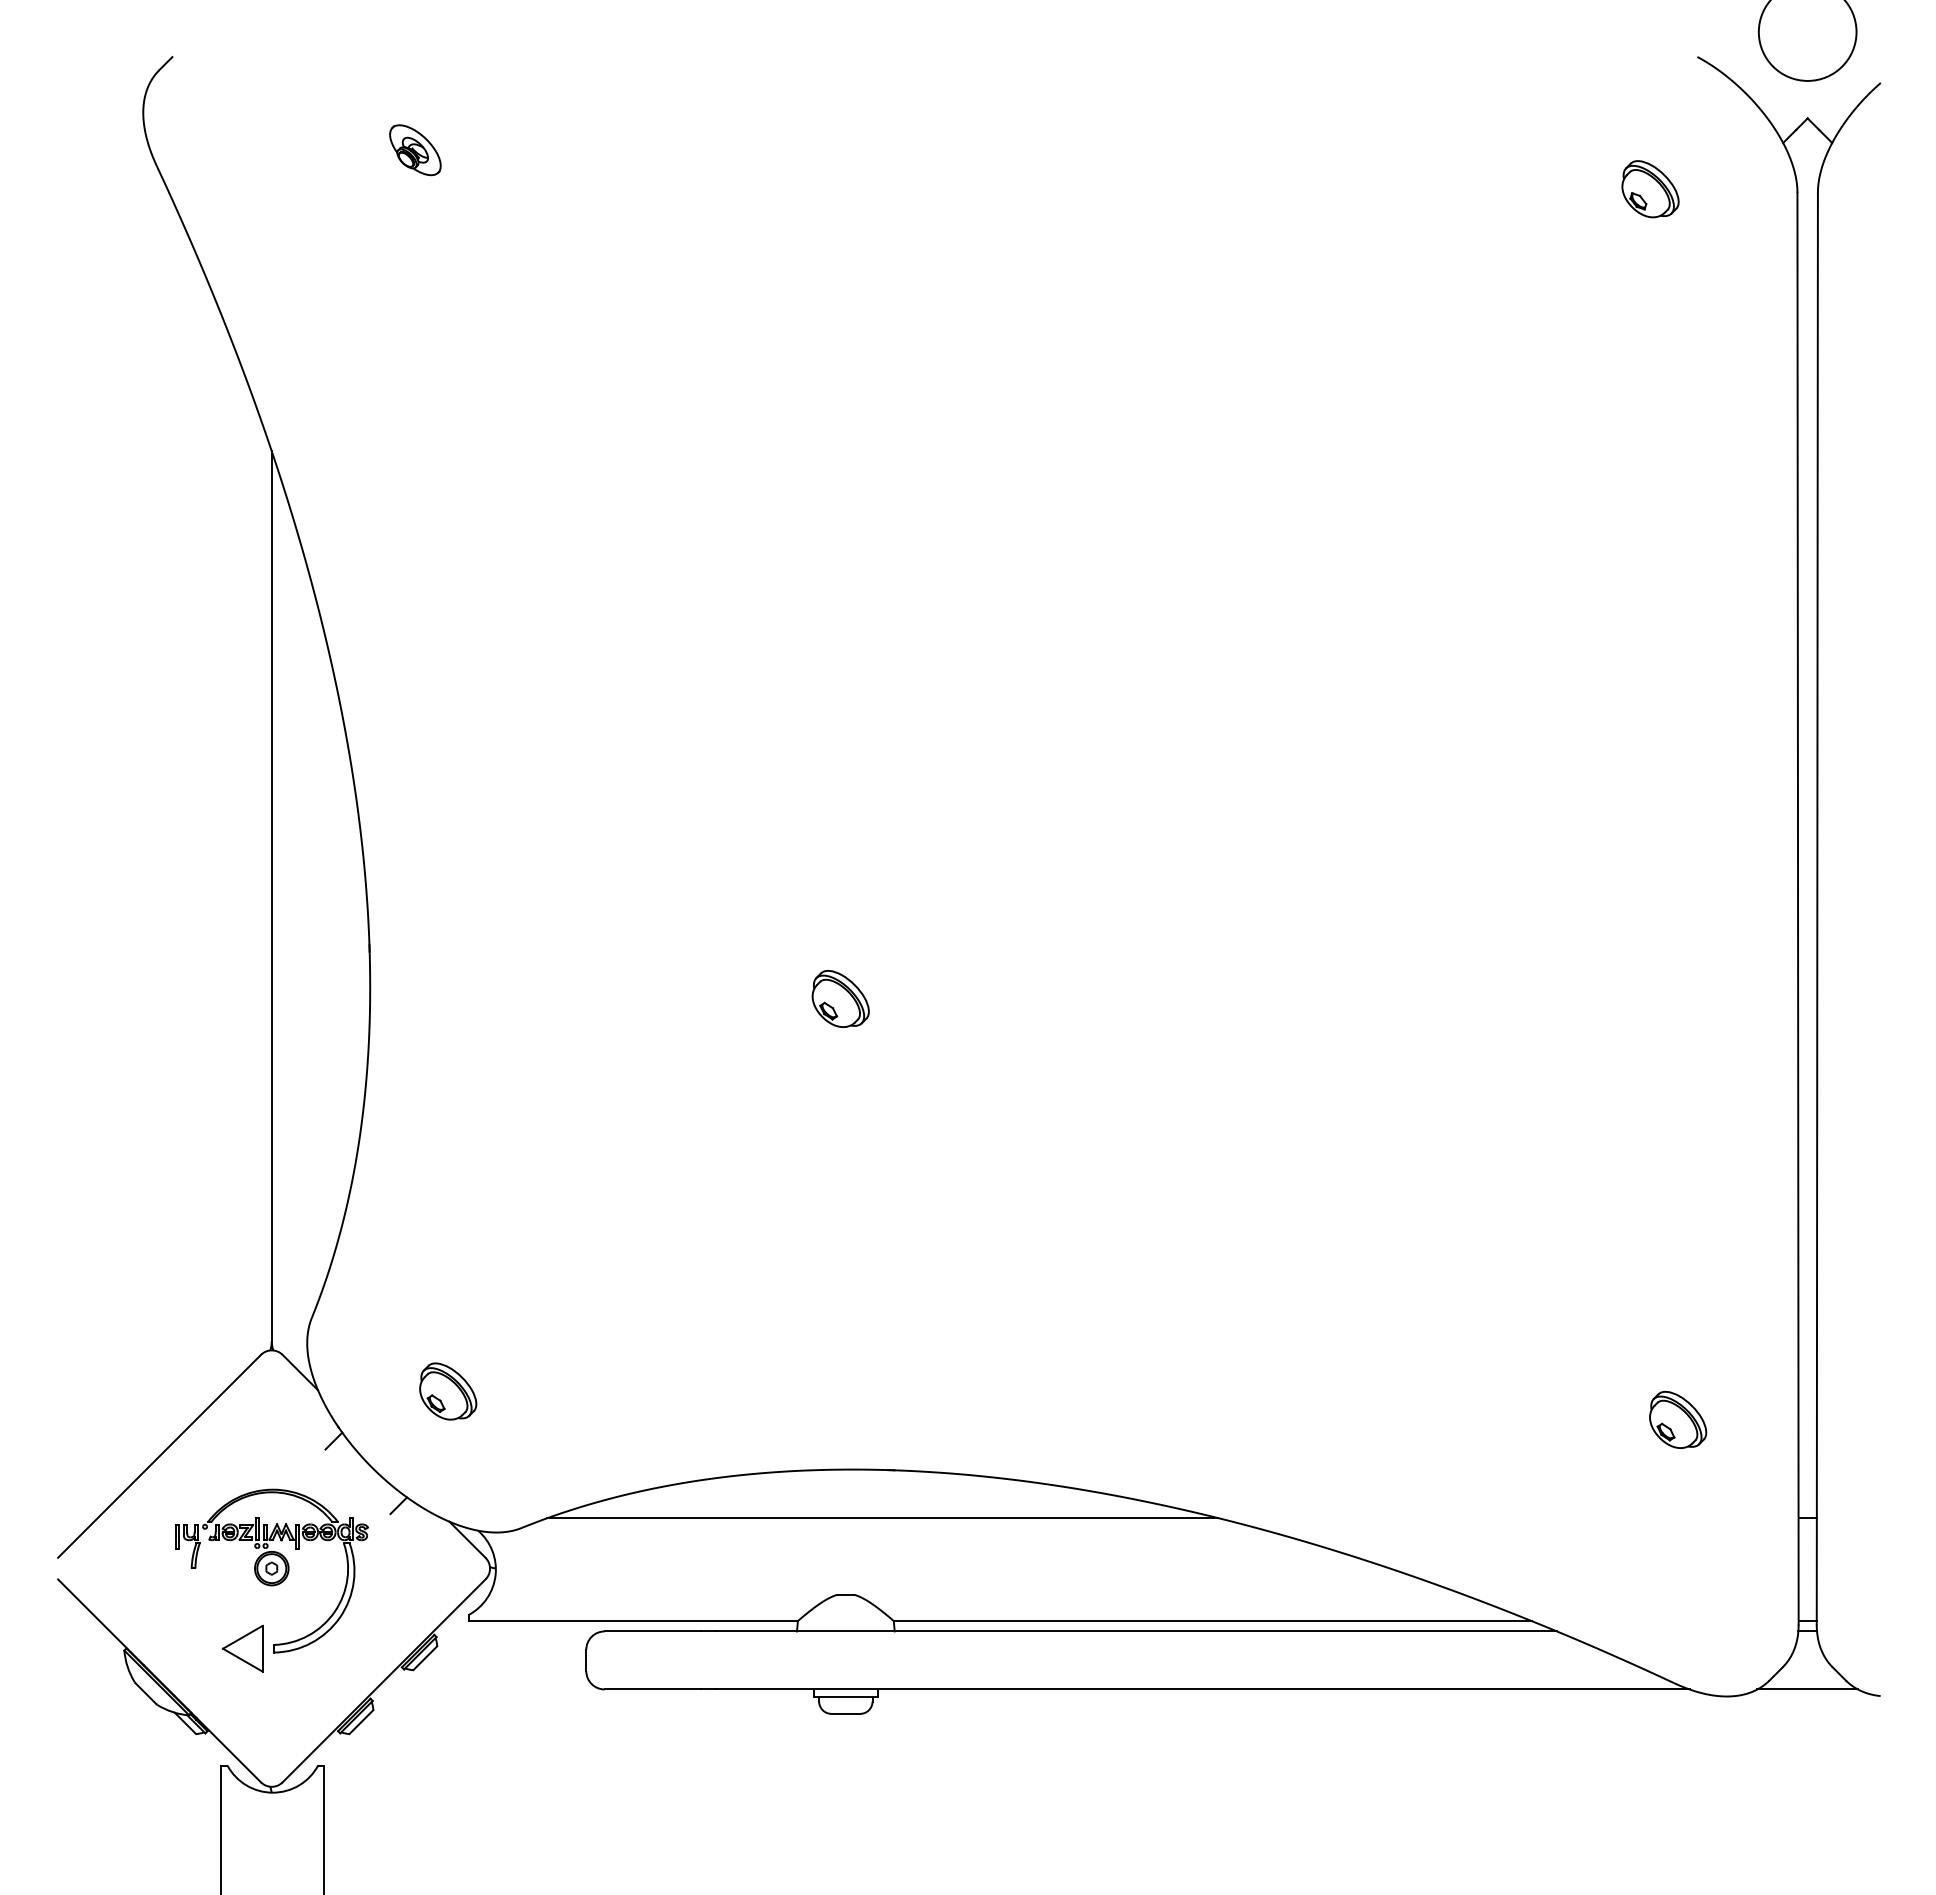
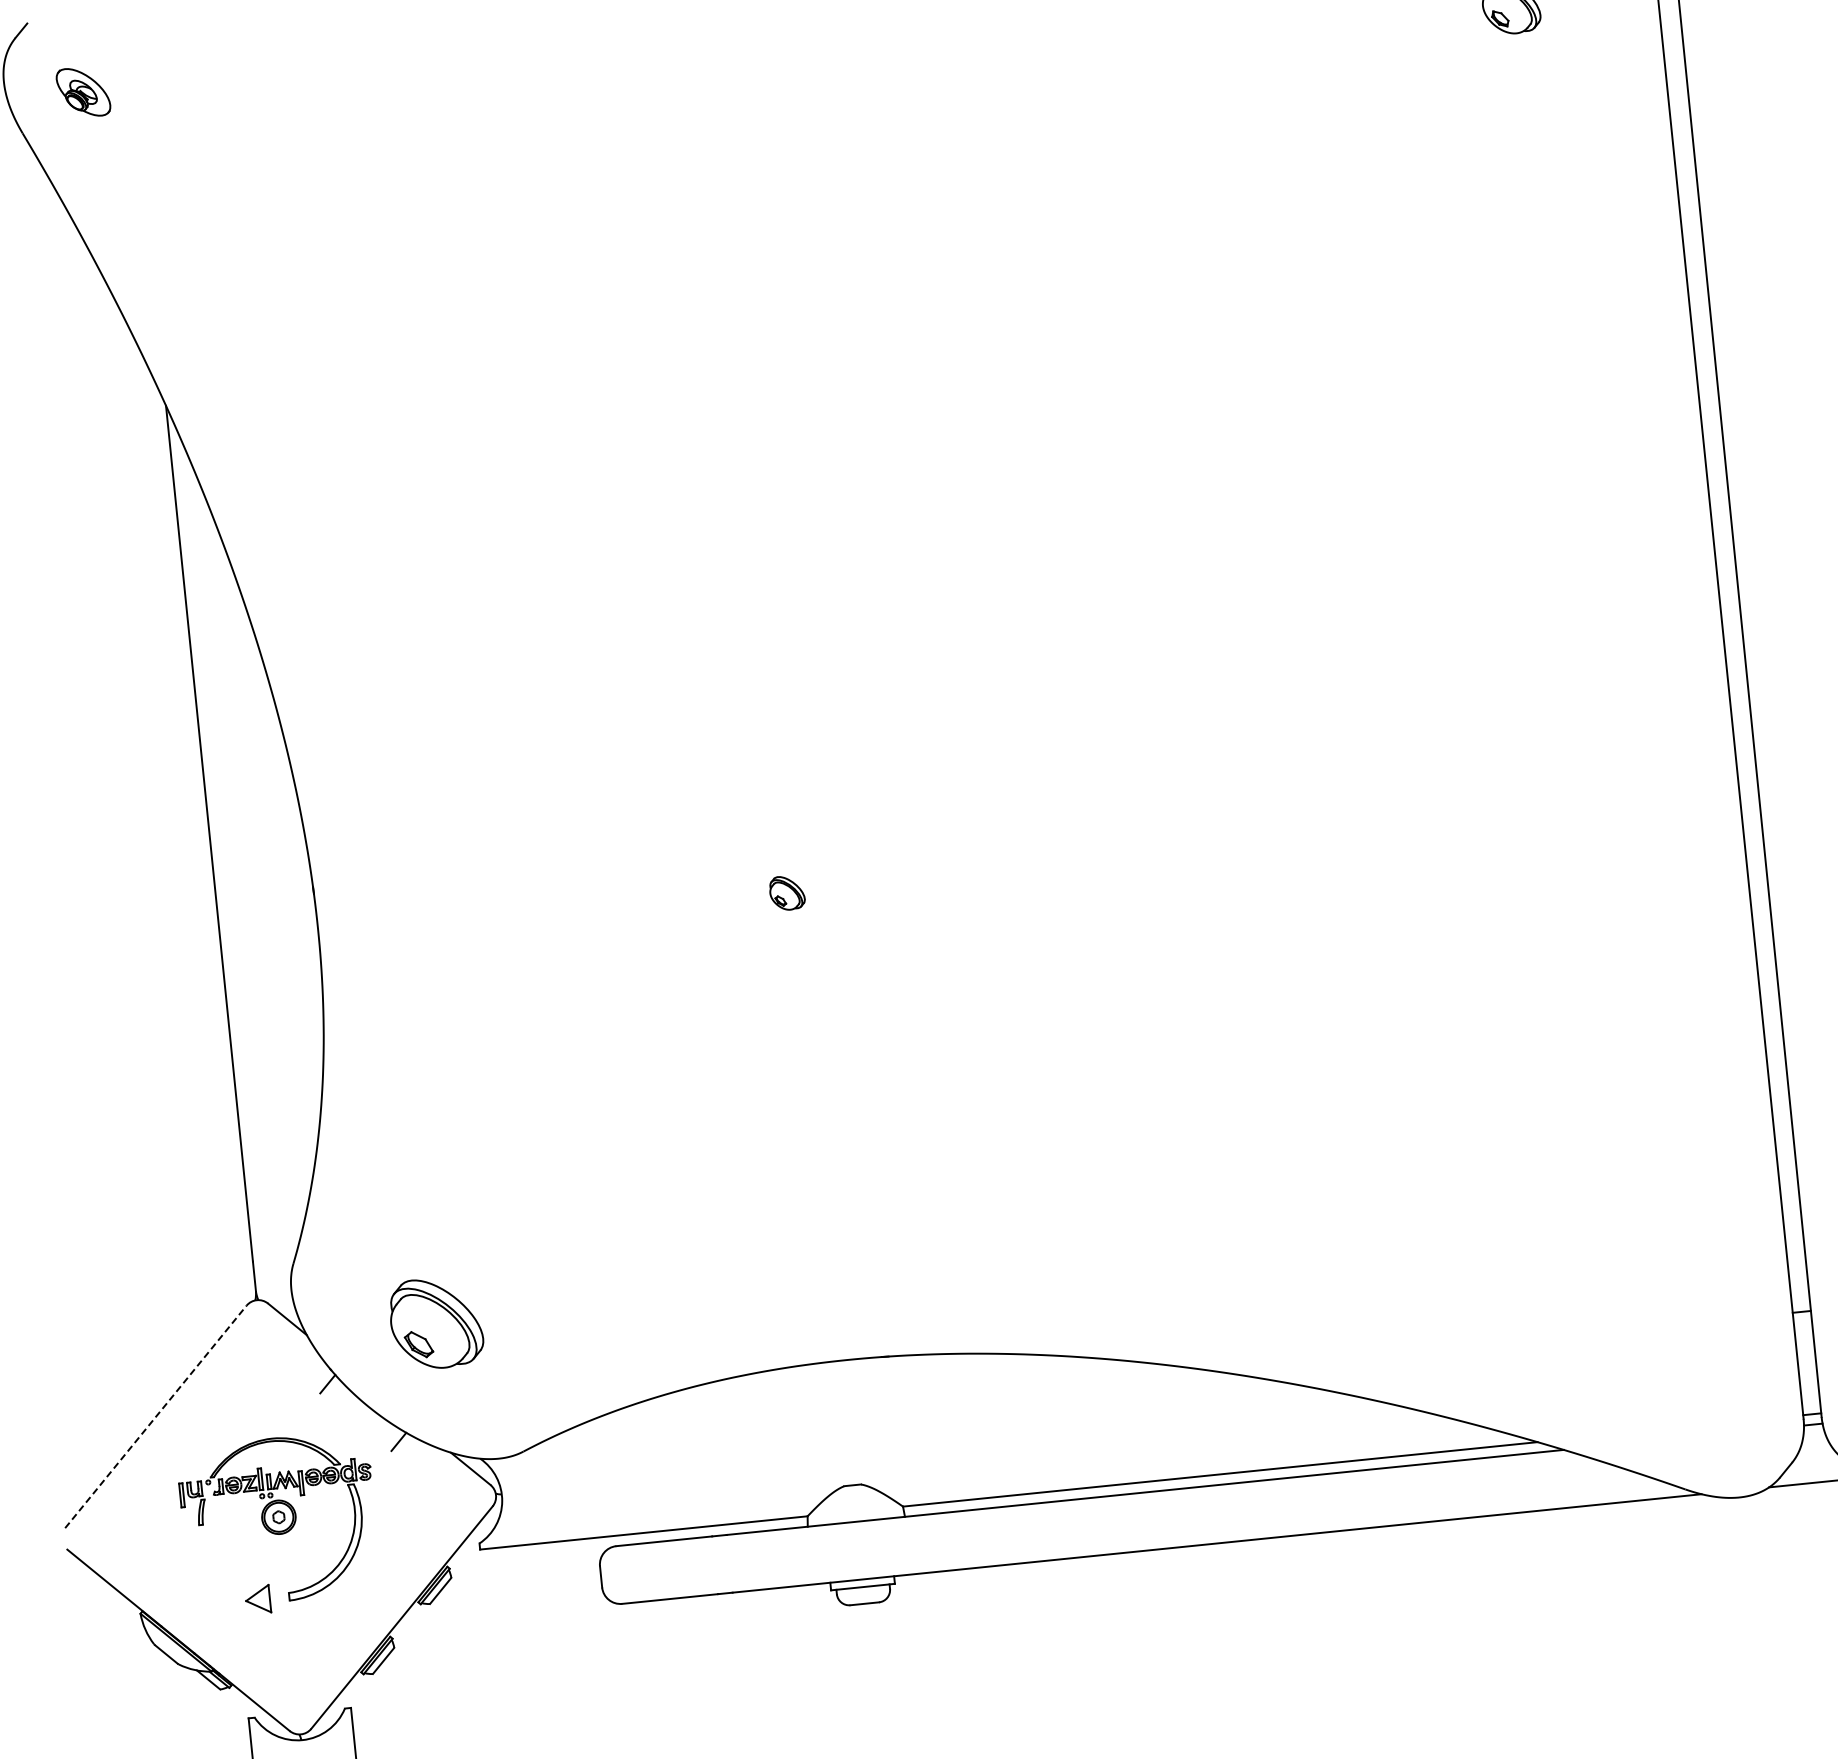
part: (415, 150) -> (83, 92), moved
part: (840, 998) -> (787, 892), size x0.6
part: (448, 1391) -> (436, 1323), size x1.6
part: (1678, 1419) -> (1663, 1226), removed
line: (159, 1456) -> (155, 1417), solid -> dashed
line: (882, 1518) -> (881, 1405), removed
part: (242, 1648) -> (257, 1599), size x0.6

